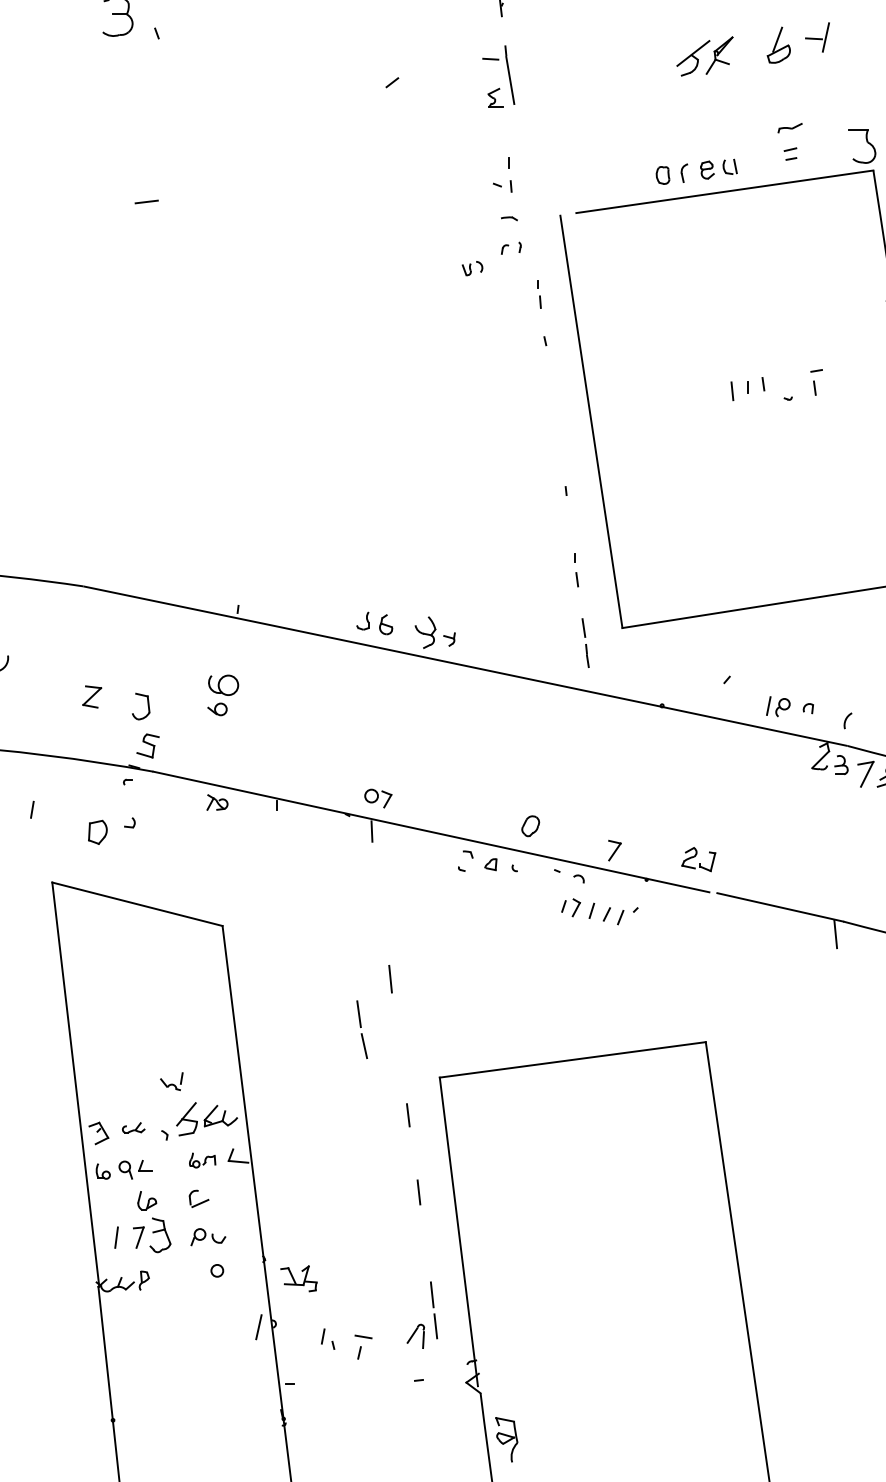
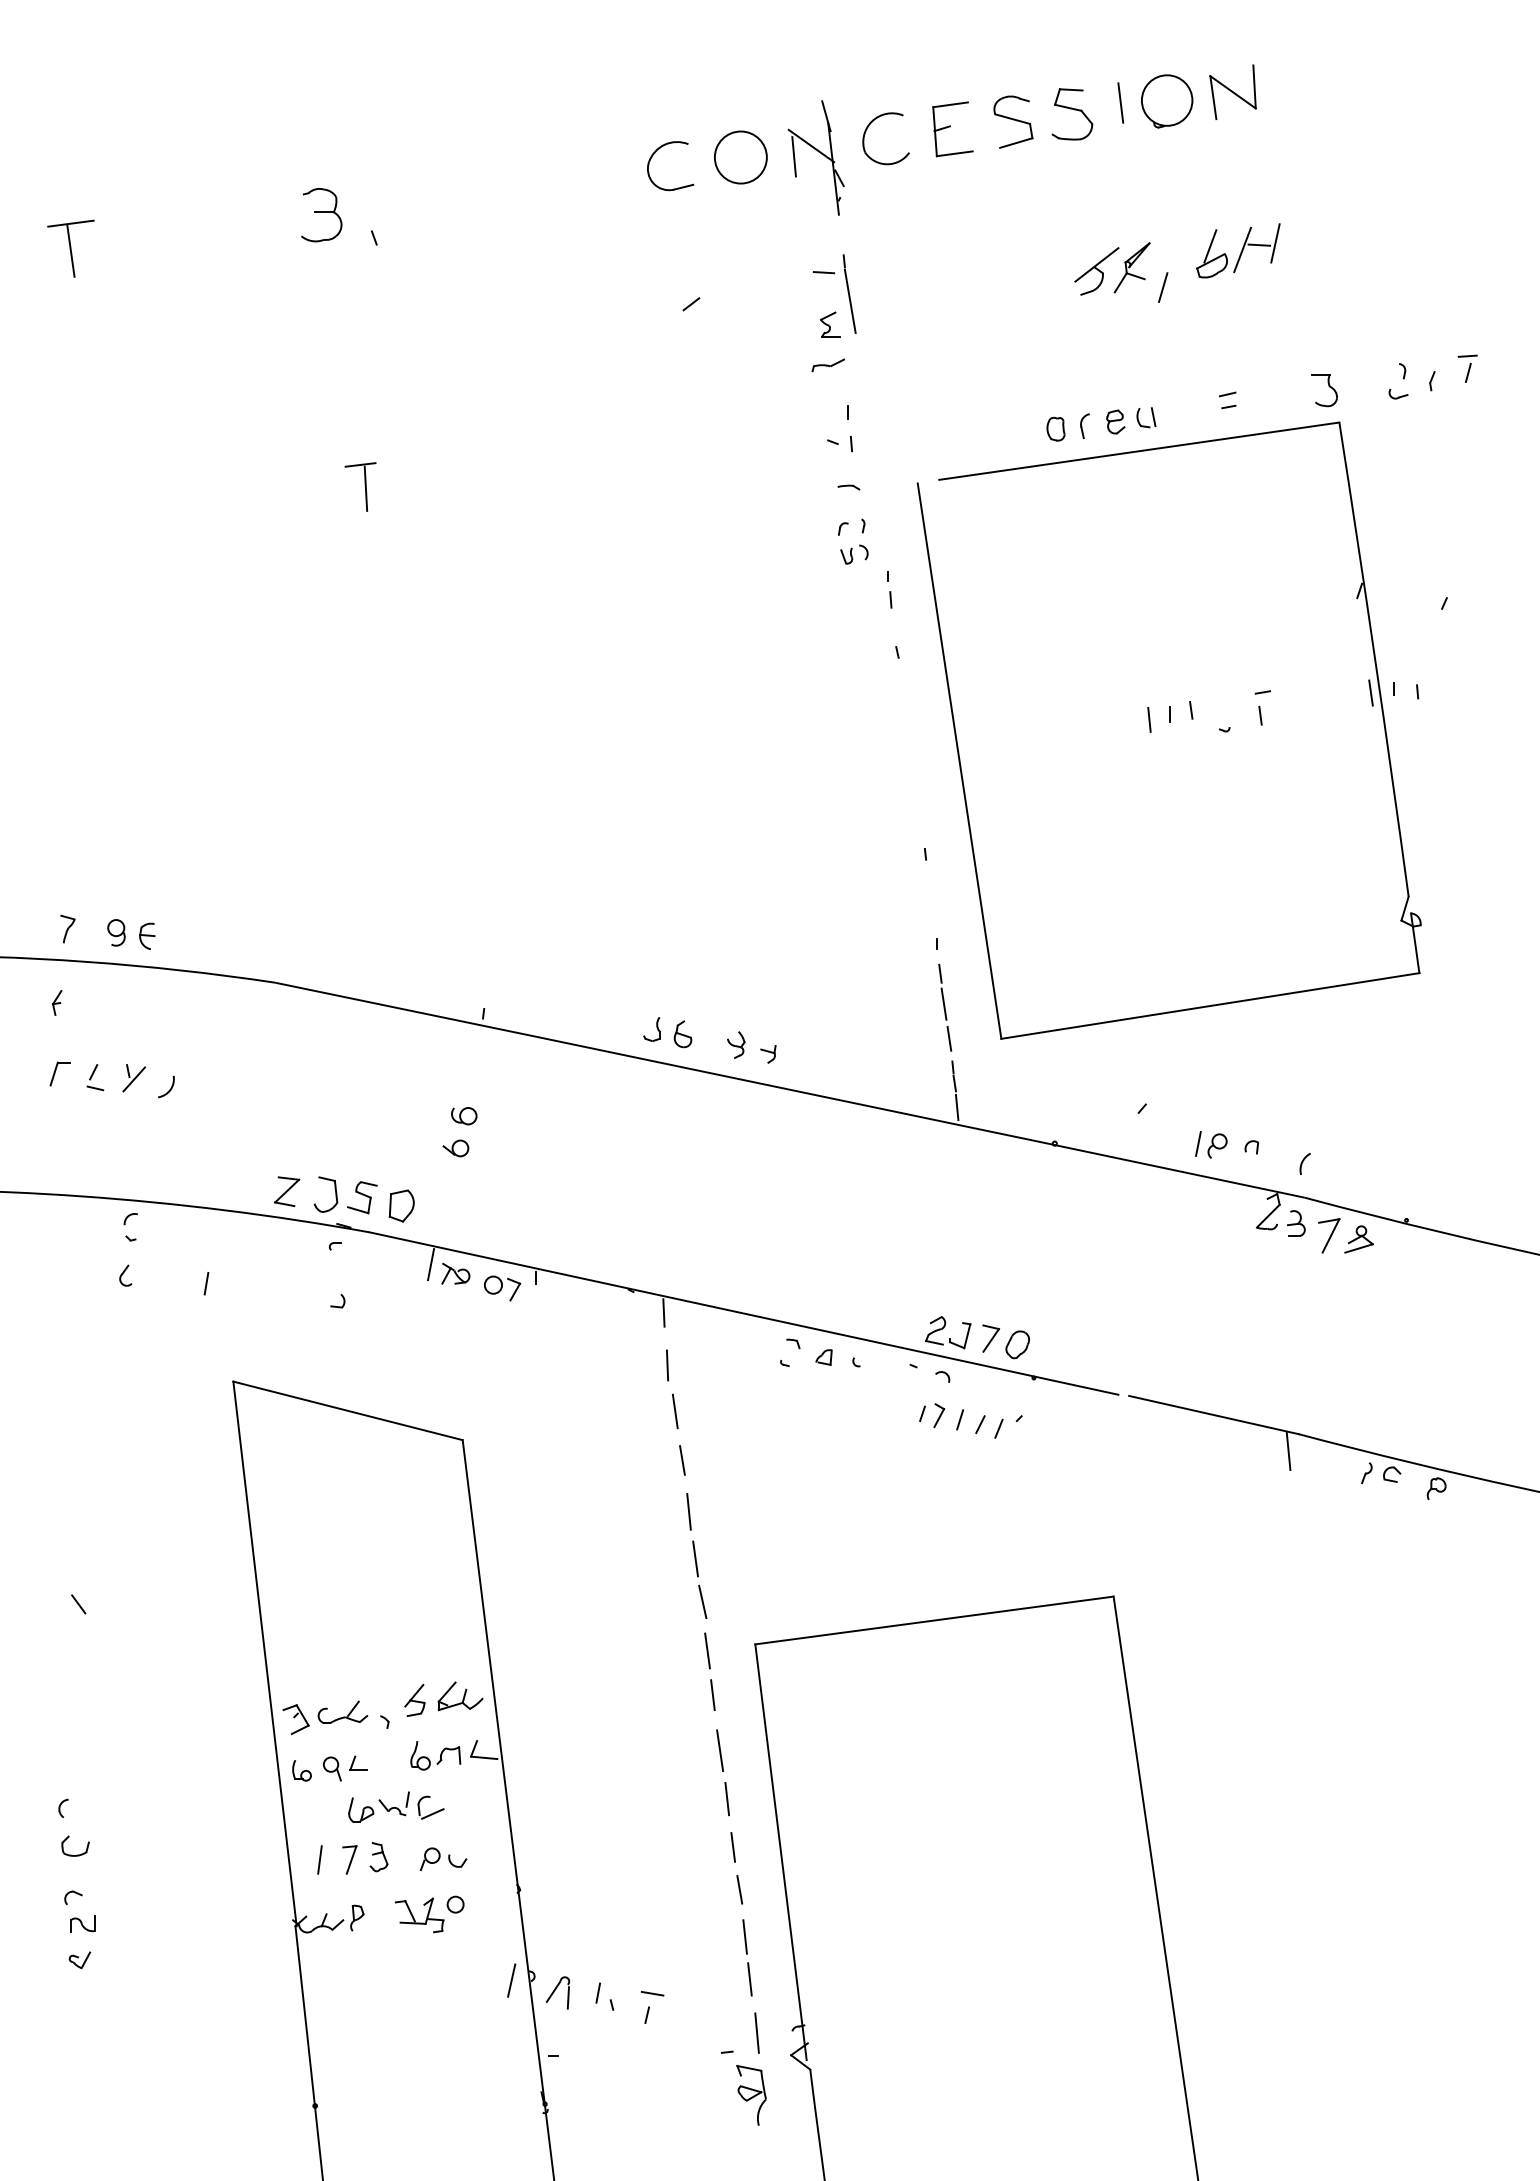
line: (801, 42) -> (1242, 249), added
line: (742, 70) -> (1163, 287), added
part: (789, 128) -> (827, 365), moved
part: (862, 146) -> (1324, 390), size x0.71
line: (150, 219) -> (365, 488), added
part: (472, 268) -> (854, 554), moved
line: (579, 601) -> (943, 1003), added
part: (425, 632) -> (736, 1044), size x0.62
line: (589, 679) -> (956, 1107), added
part: (223, 685) -> (464, 1116), size x0.62
part: (92, 696) -> (287, 1191), moved
part: (148, 706) -> (335, 1194), moved
line: (199, 795) -> (431, 1264), added
part: (378, 798) -> (502, 1288), moved
part: (530, 826) -> (1017, 1344), moved
part: (97, 831) -> (401, 1205), moved
part: (699, 863) -> (949, 1338), moved
line: (374, 870) -> (667, 1365), added
line: (379, 904) -> (674, 1411), added
line: (385, 941) -> (682, 1460), added
part: (361, 1029) -> (699, 1579), moved
part: (171, 1081) -> (393, 1803), moved
line: (404, 1082) -> (707, 1650), added
part: (186, 1119) -> (414, 1700), size x0.71
part: (133, 1127) -> (342, 1711), size x1.67
line: (413, 1156) -> (720, 1750), added
part: (202, 1160) -> (435, 1755), size x1.43
line: (423, 1228) -> (733, 1847), added
part: (160, 1235) -> (378, 1857), size x0.62
line: (428, 1259) -> (739, 1889), added
part: (298, 1278) -> (419, 1915), moved
part: (415, 1336) -> (557, 1992), moved
line: (440, 1365) -> (756, 2032), added
part: (506, 1439) -> (751, 2095), moved

